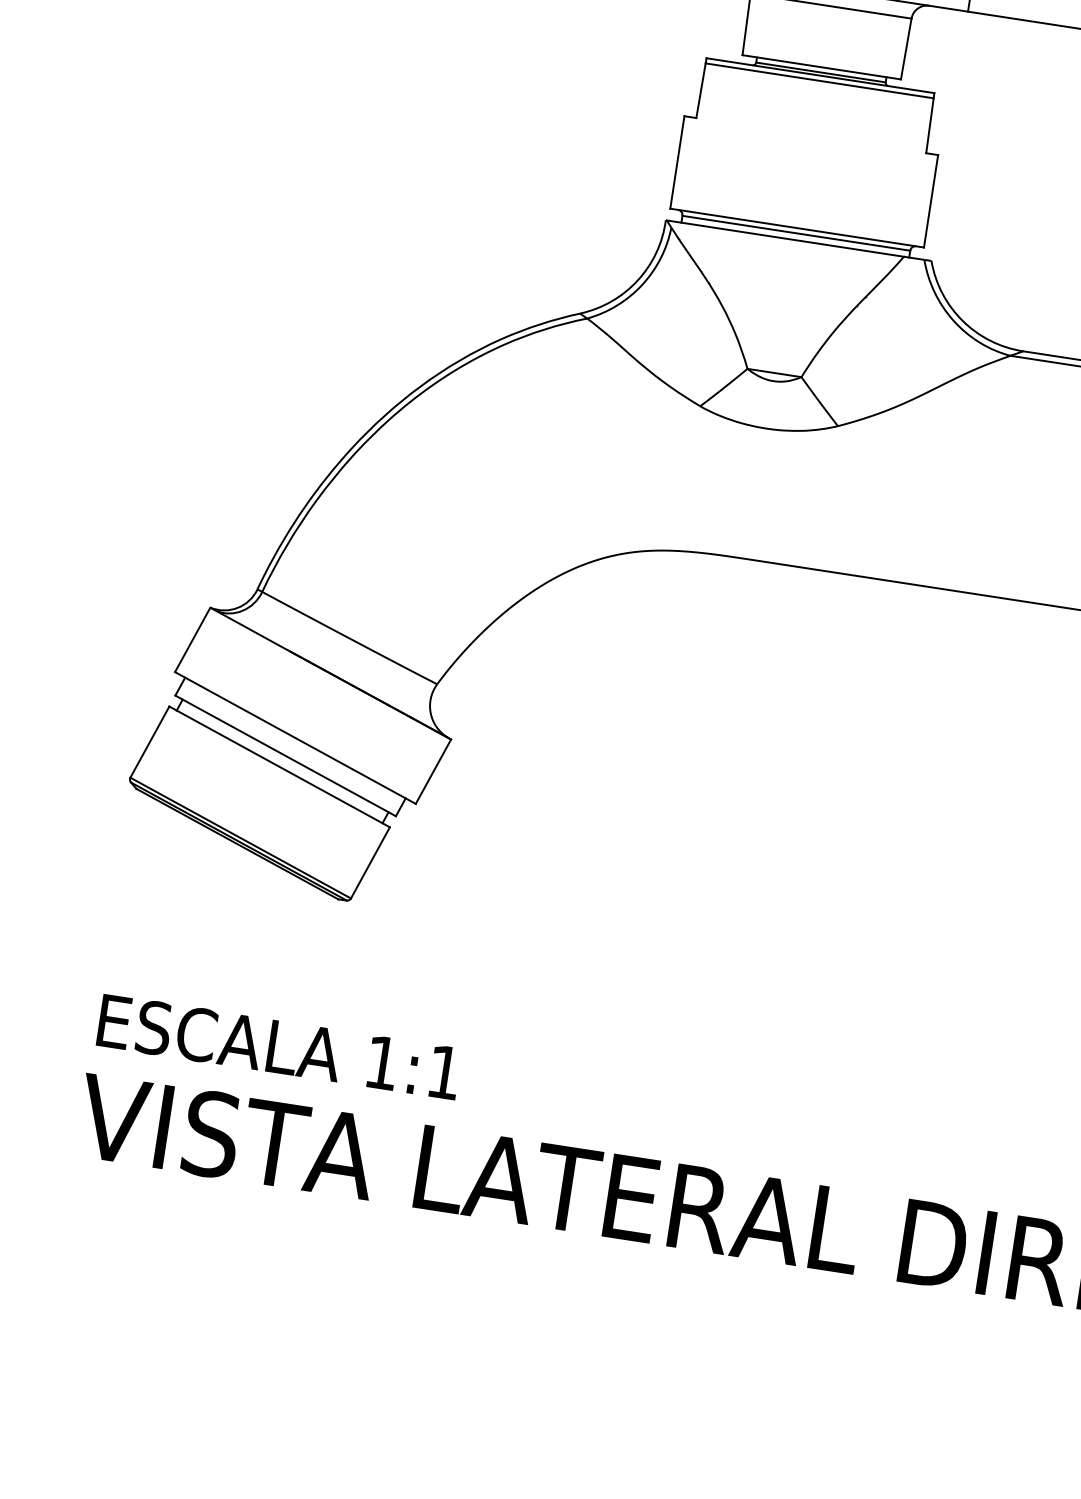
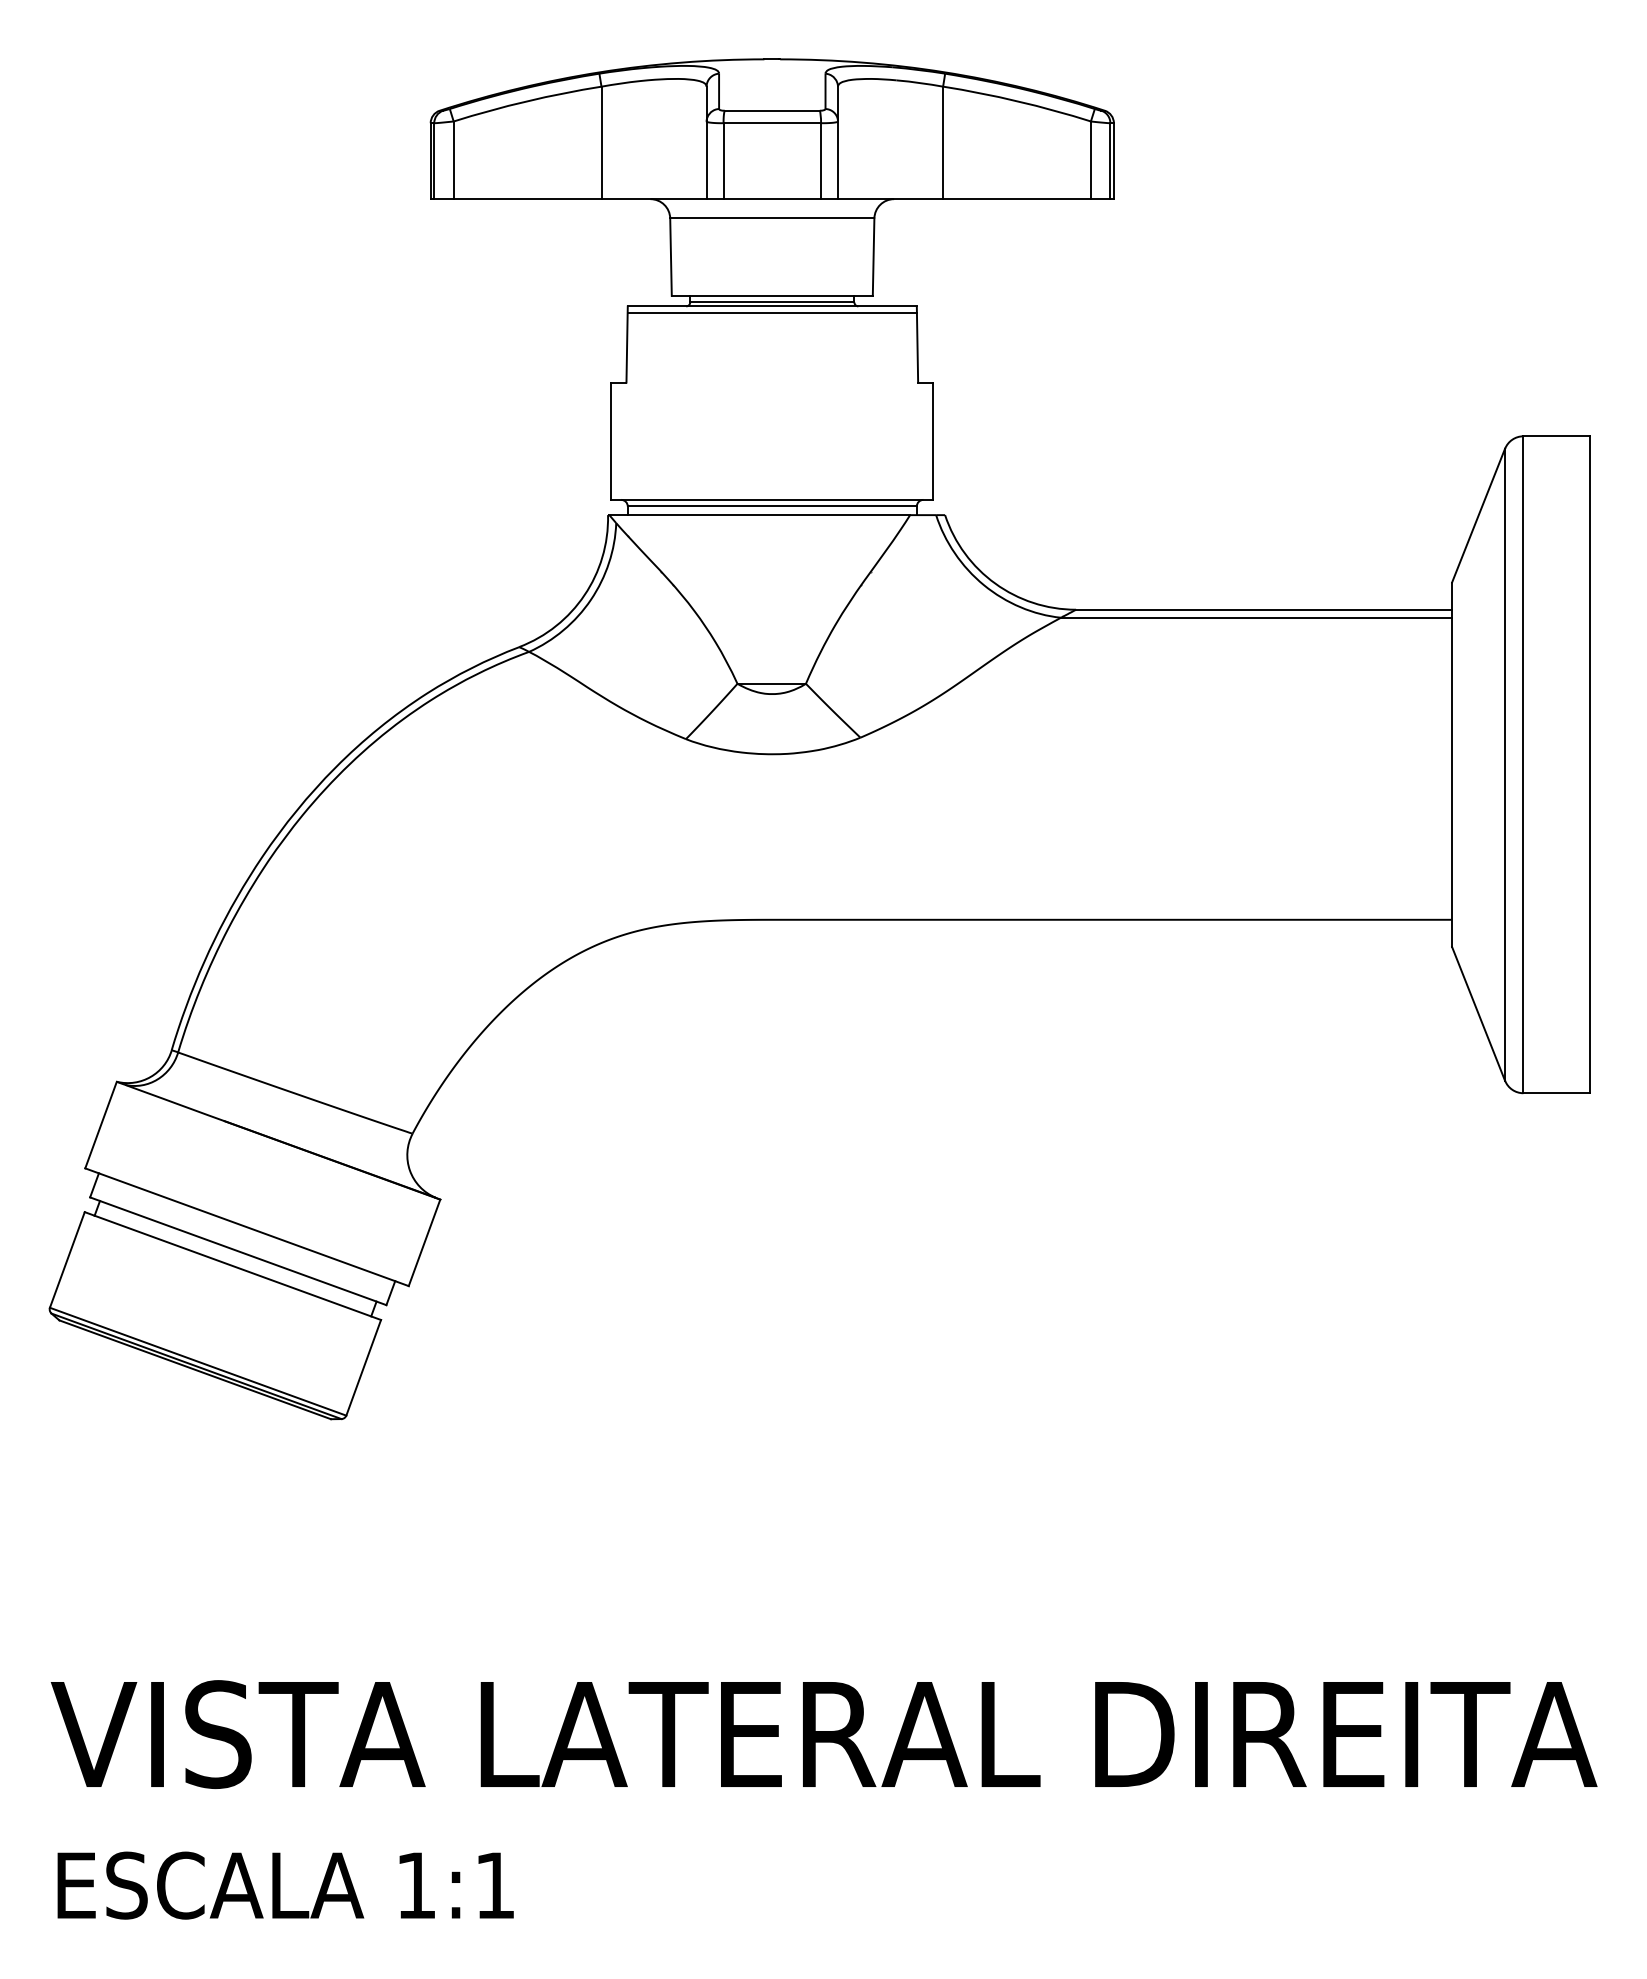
text: (279, 1047) -> (285, 1885), moved

